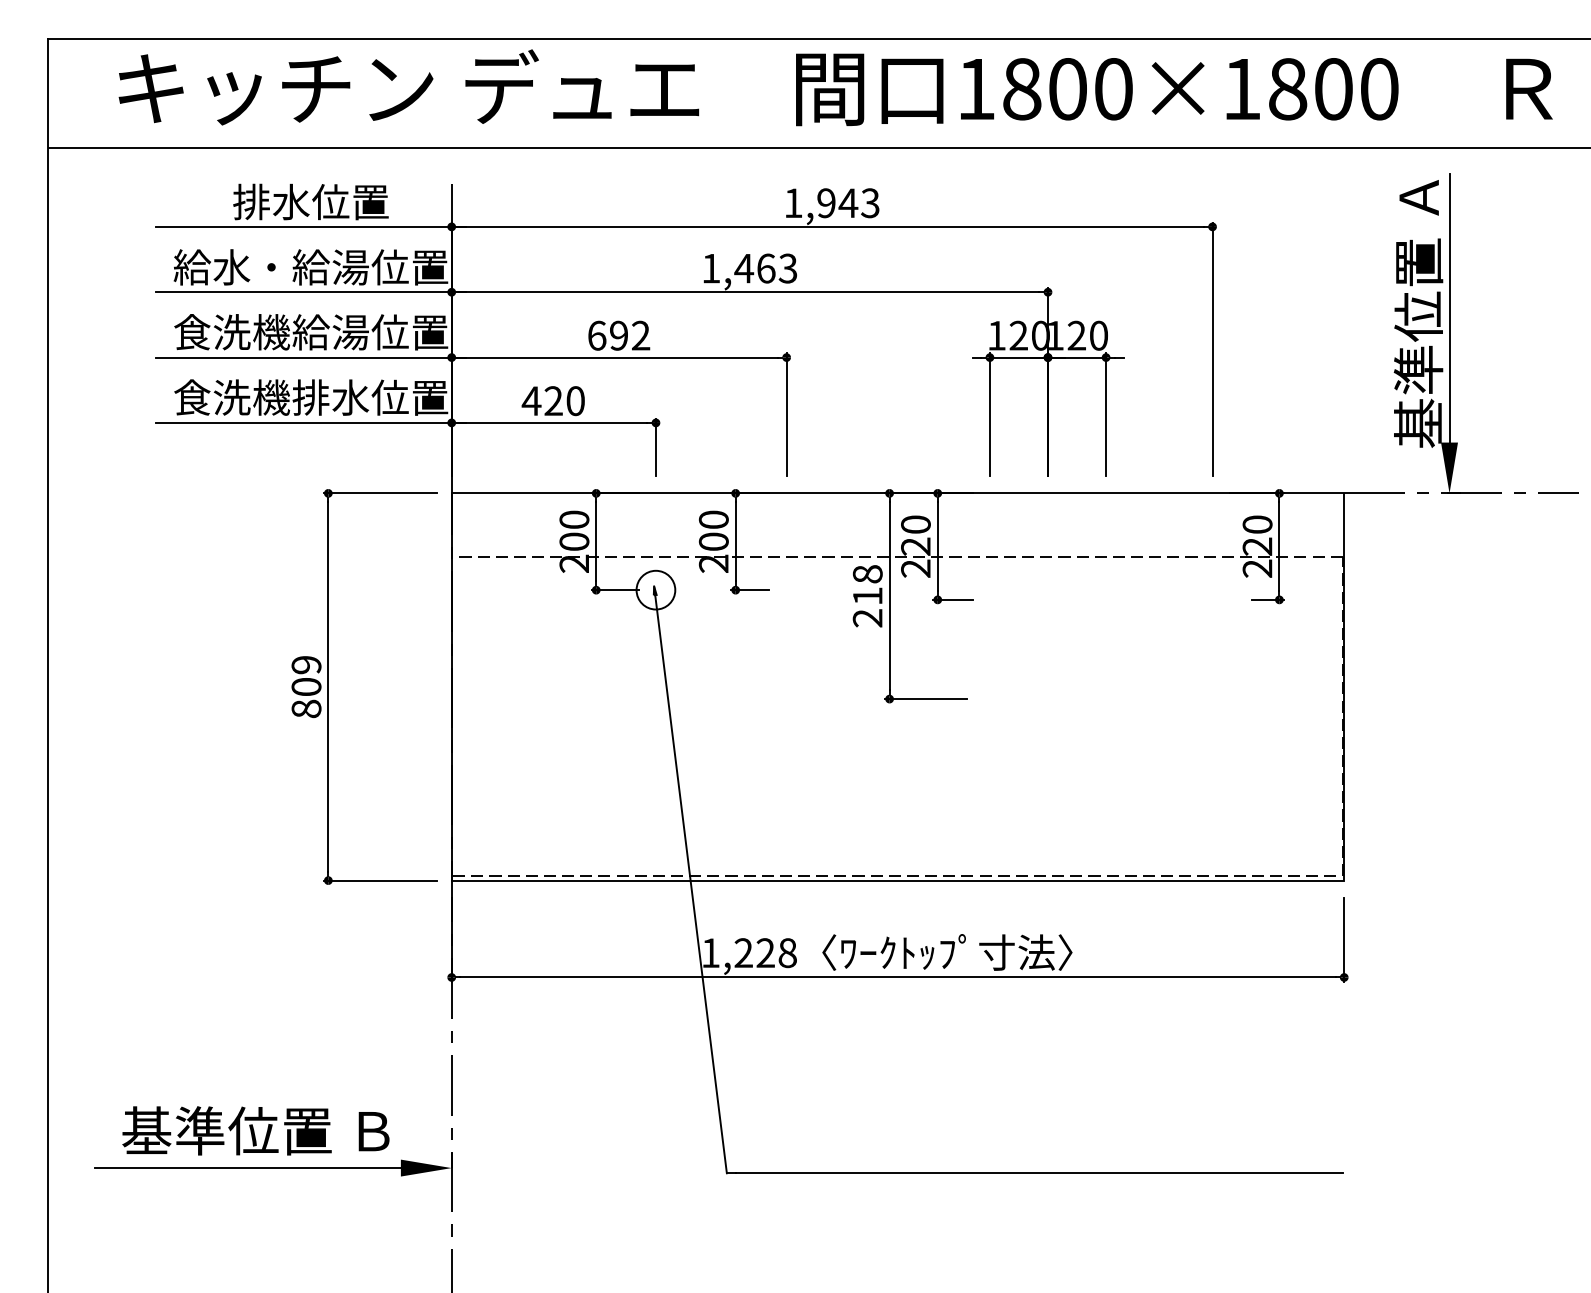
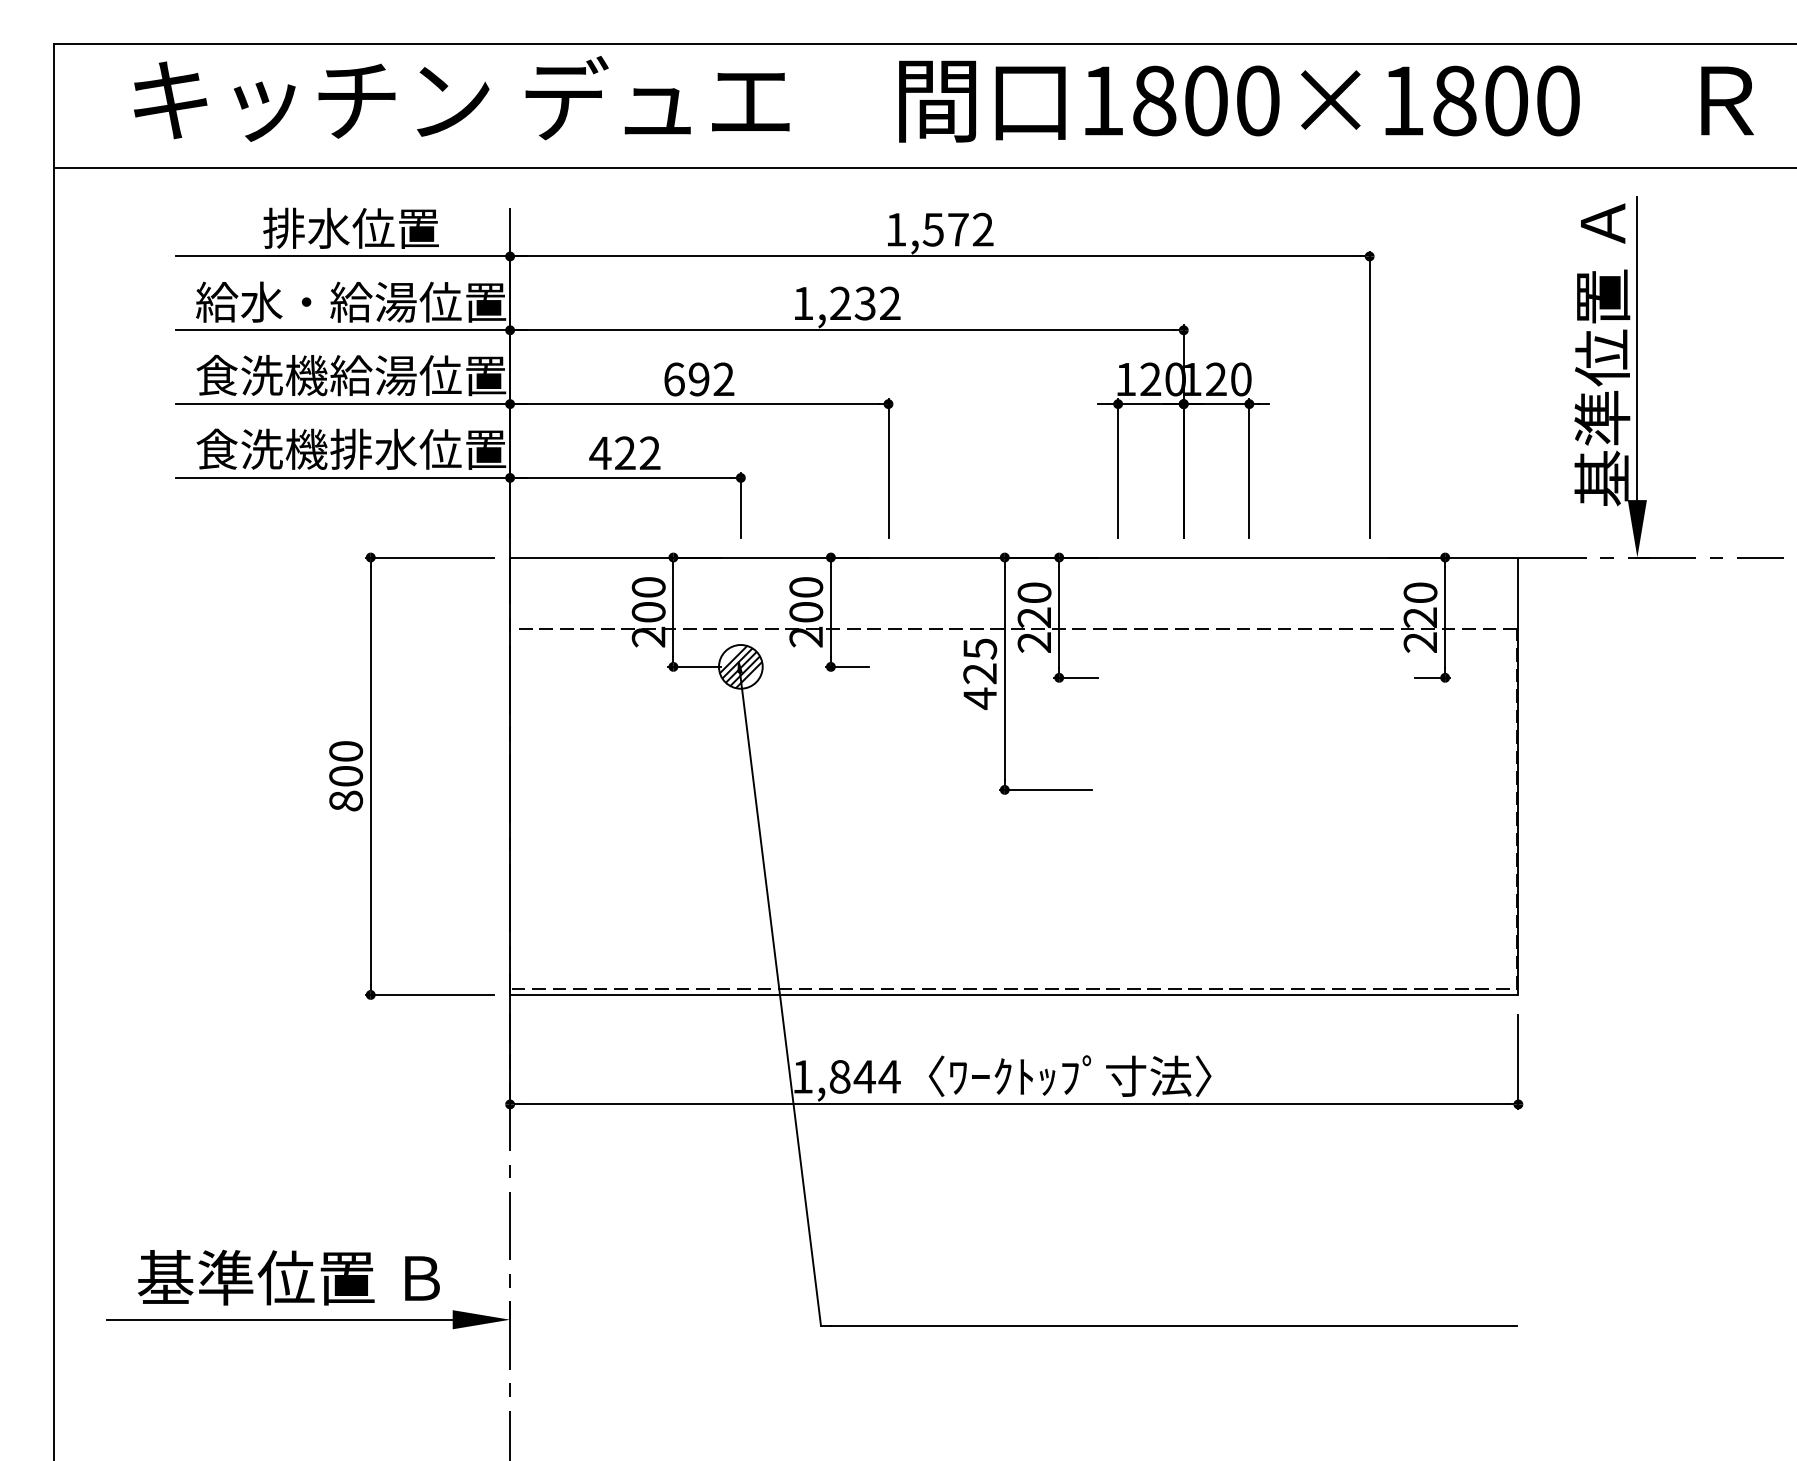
text: (848, 203) -> (958, 230), 1,943 -> 1,572
text: (765, 268) -> (864, 303), 1,463 -> 1,232
text: (575, 401) -> (649, 453), 420 -> 422
hatch: (655, 590) -> (740, 667), added
text: (867, 596) -> (979, 674), 218 -> 425
text: (306, 665) -> (346, 751), 809 -> 800
text: (765, 953) -> (864, 1077), 1,228 -> 1,844

